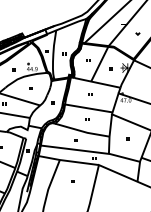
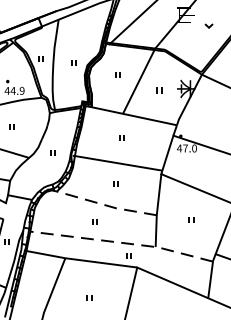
line: (82, 131) -> (107, 205), solid -> dashed
line: (92, 151) -> (125, 242), solid -> dashed

